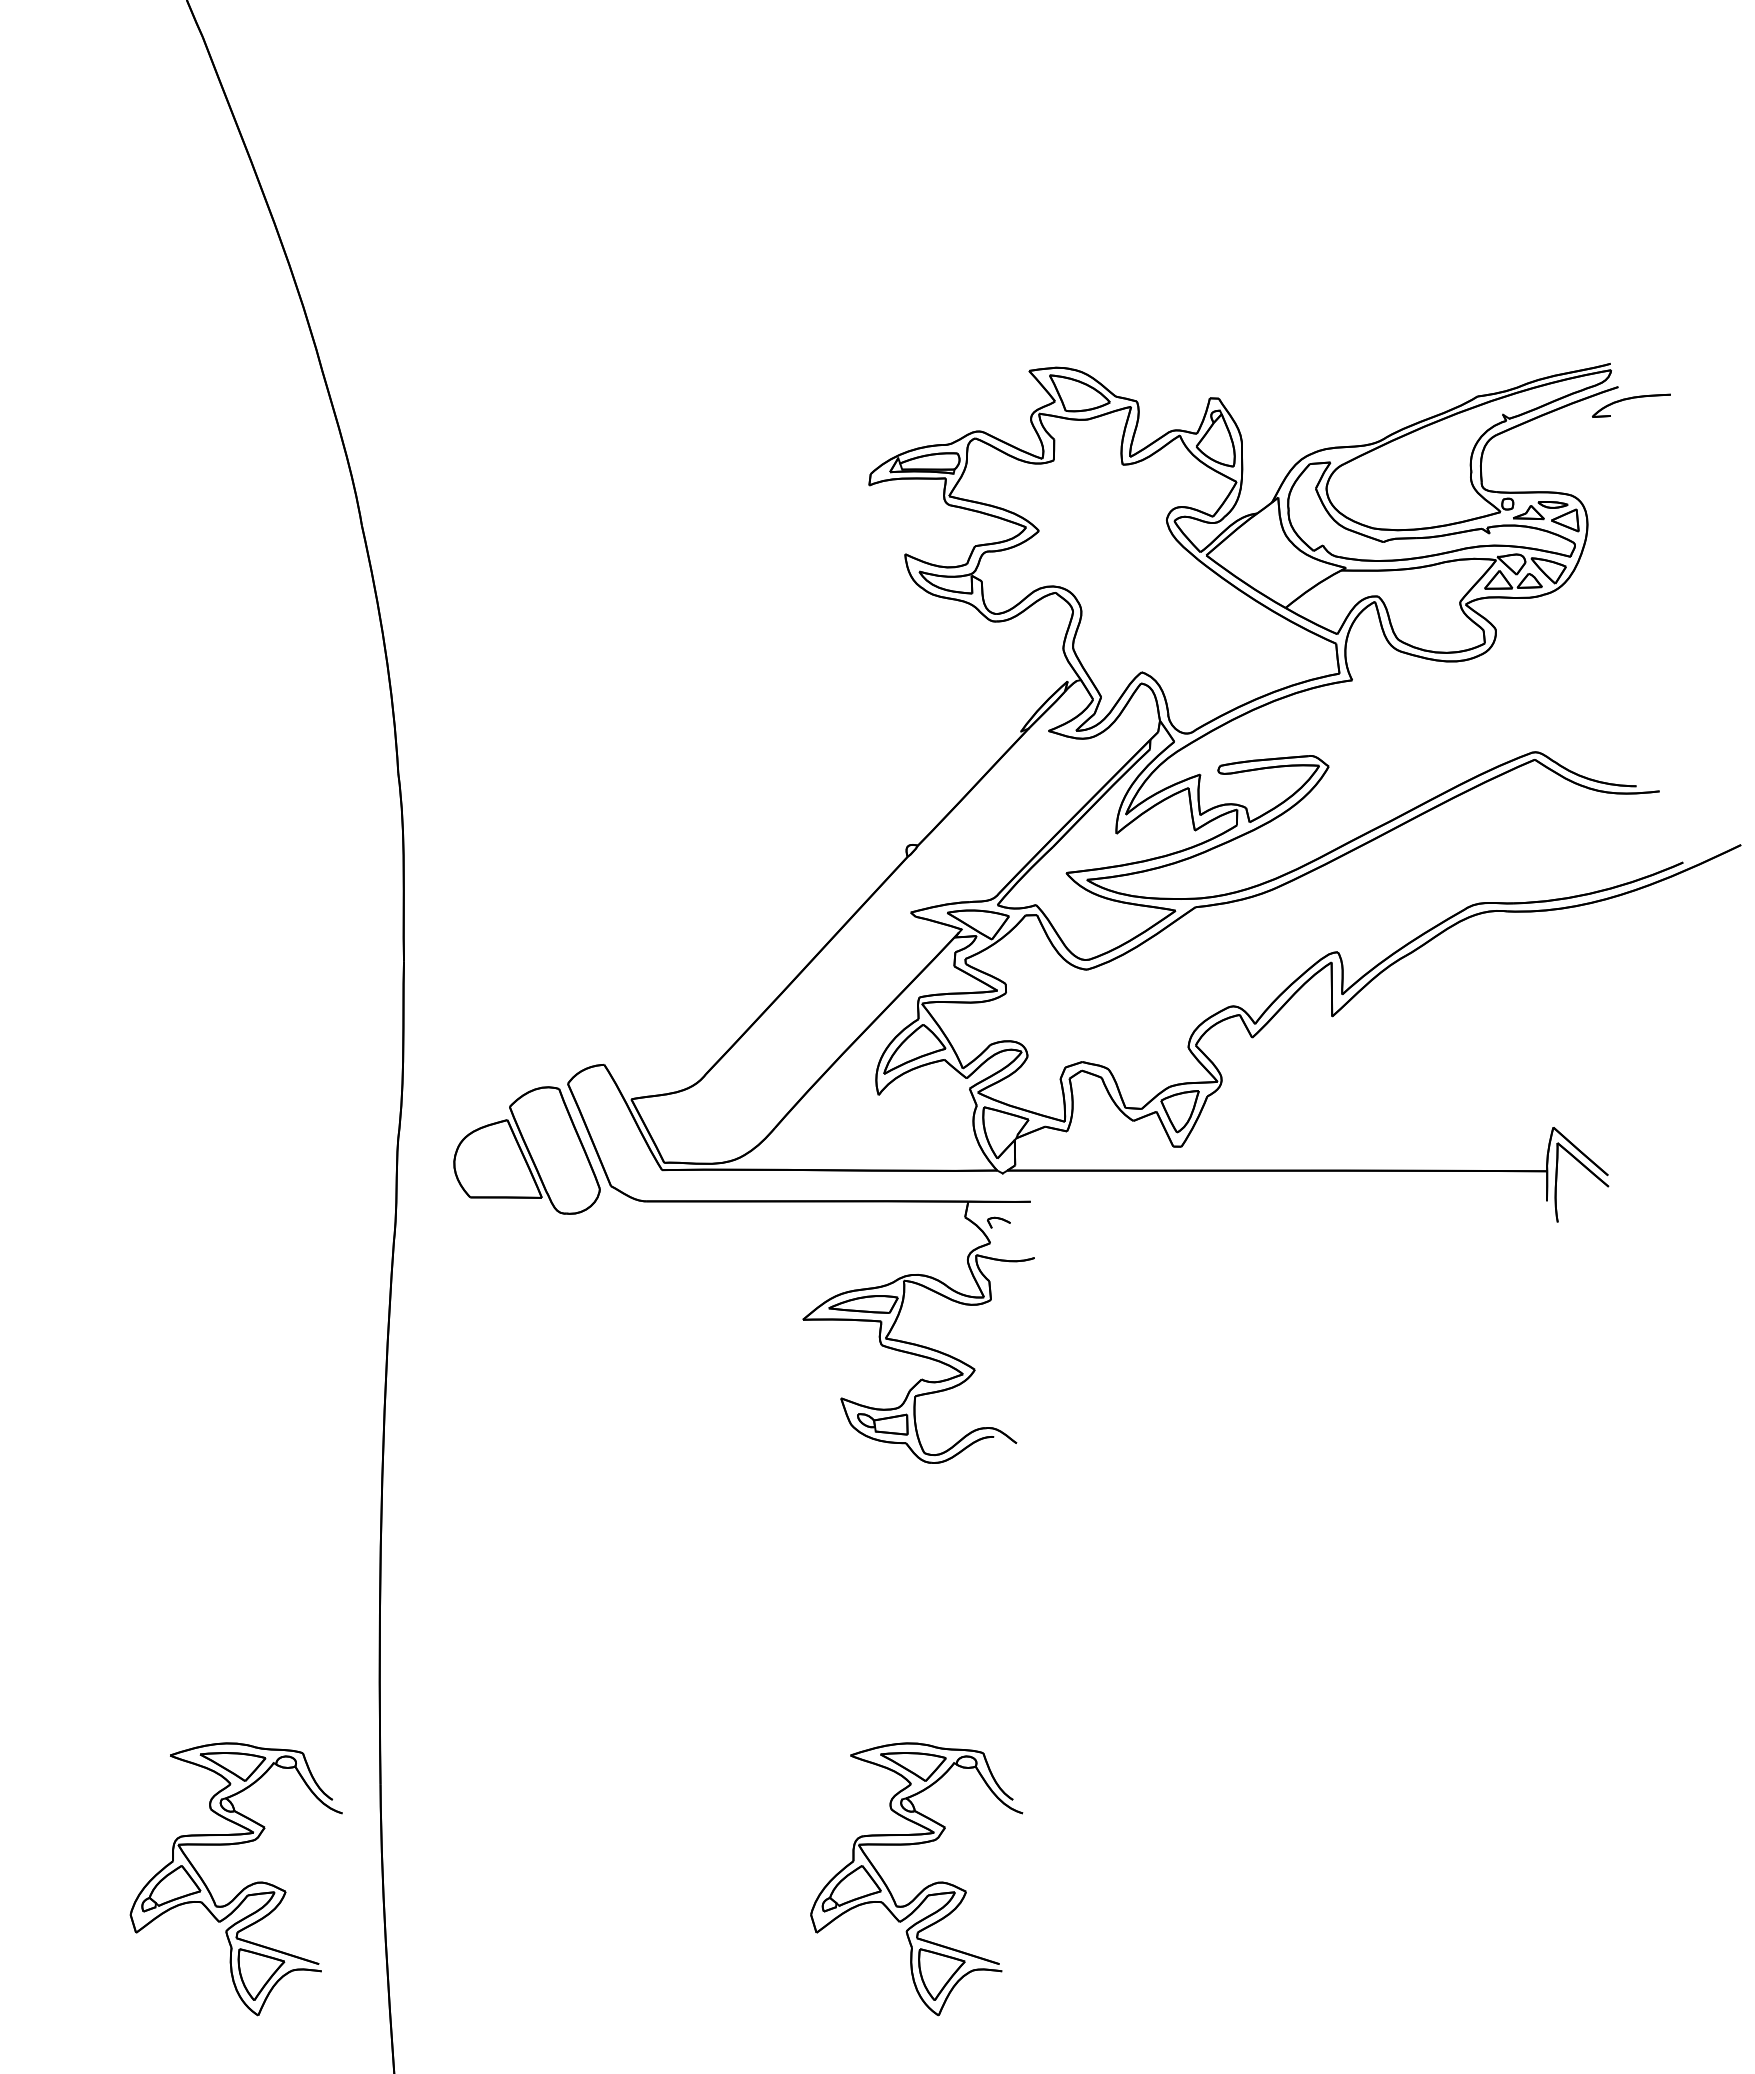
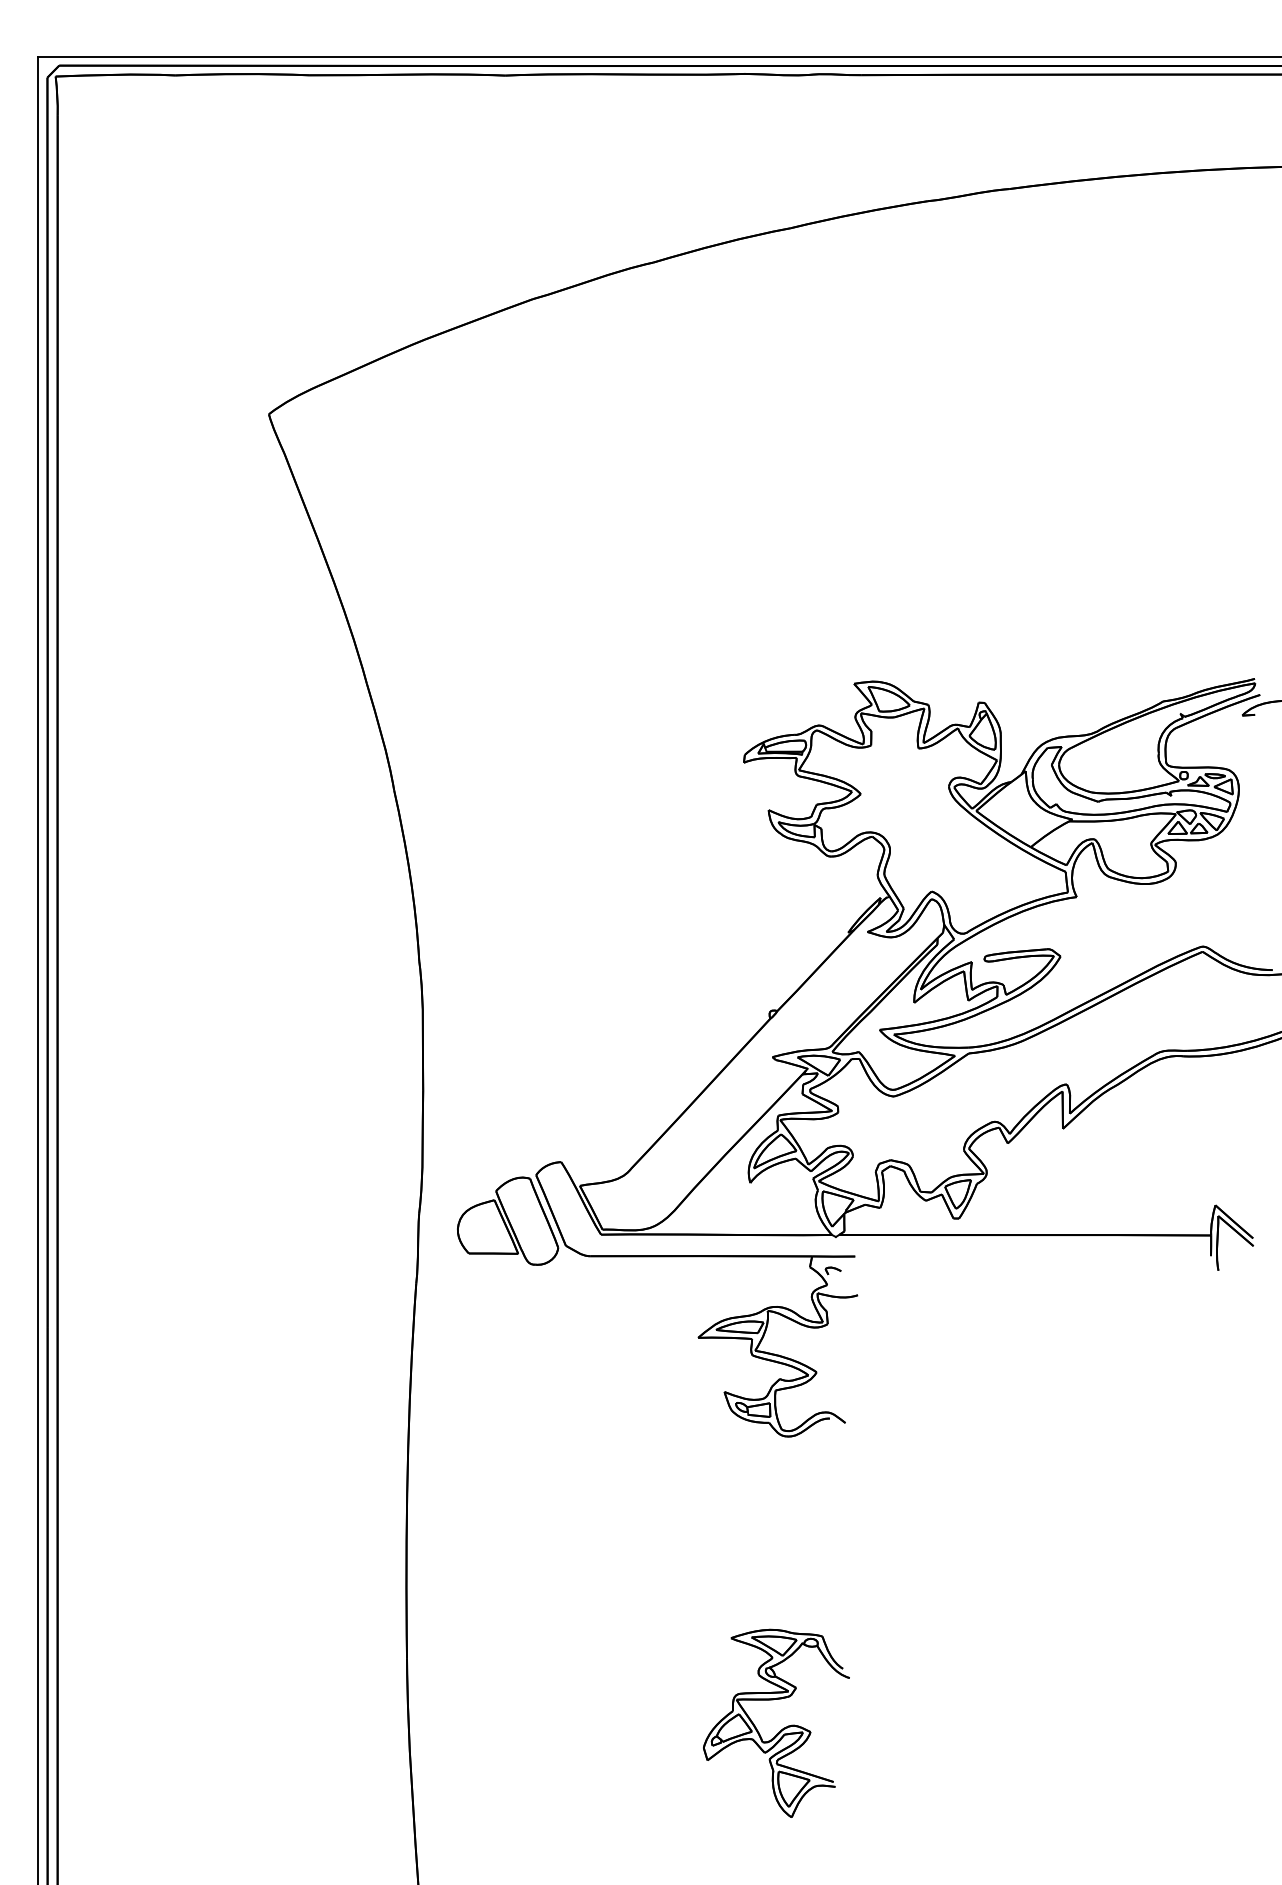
part: (244, 1886) -> (313, 1728), removed

